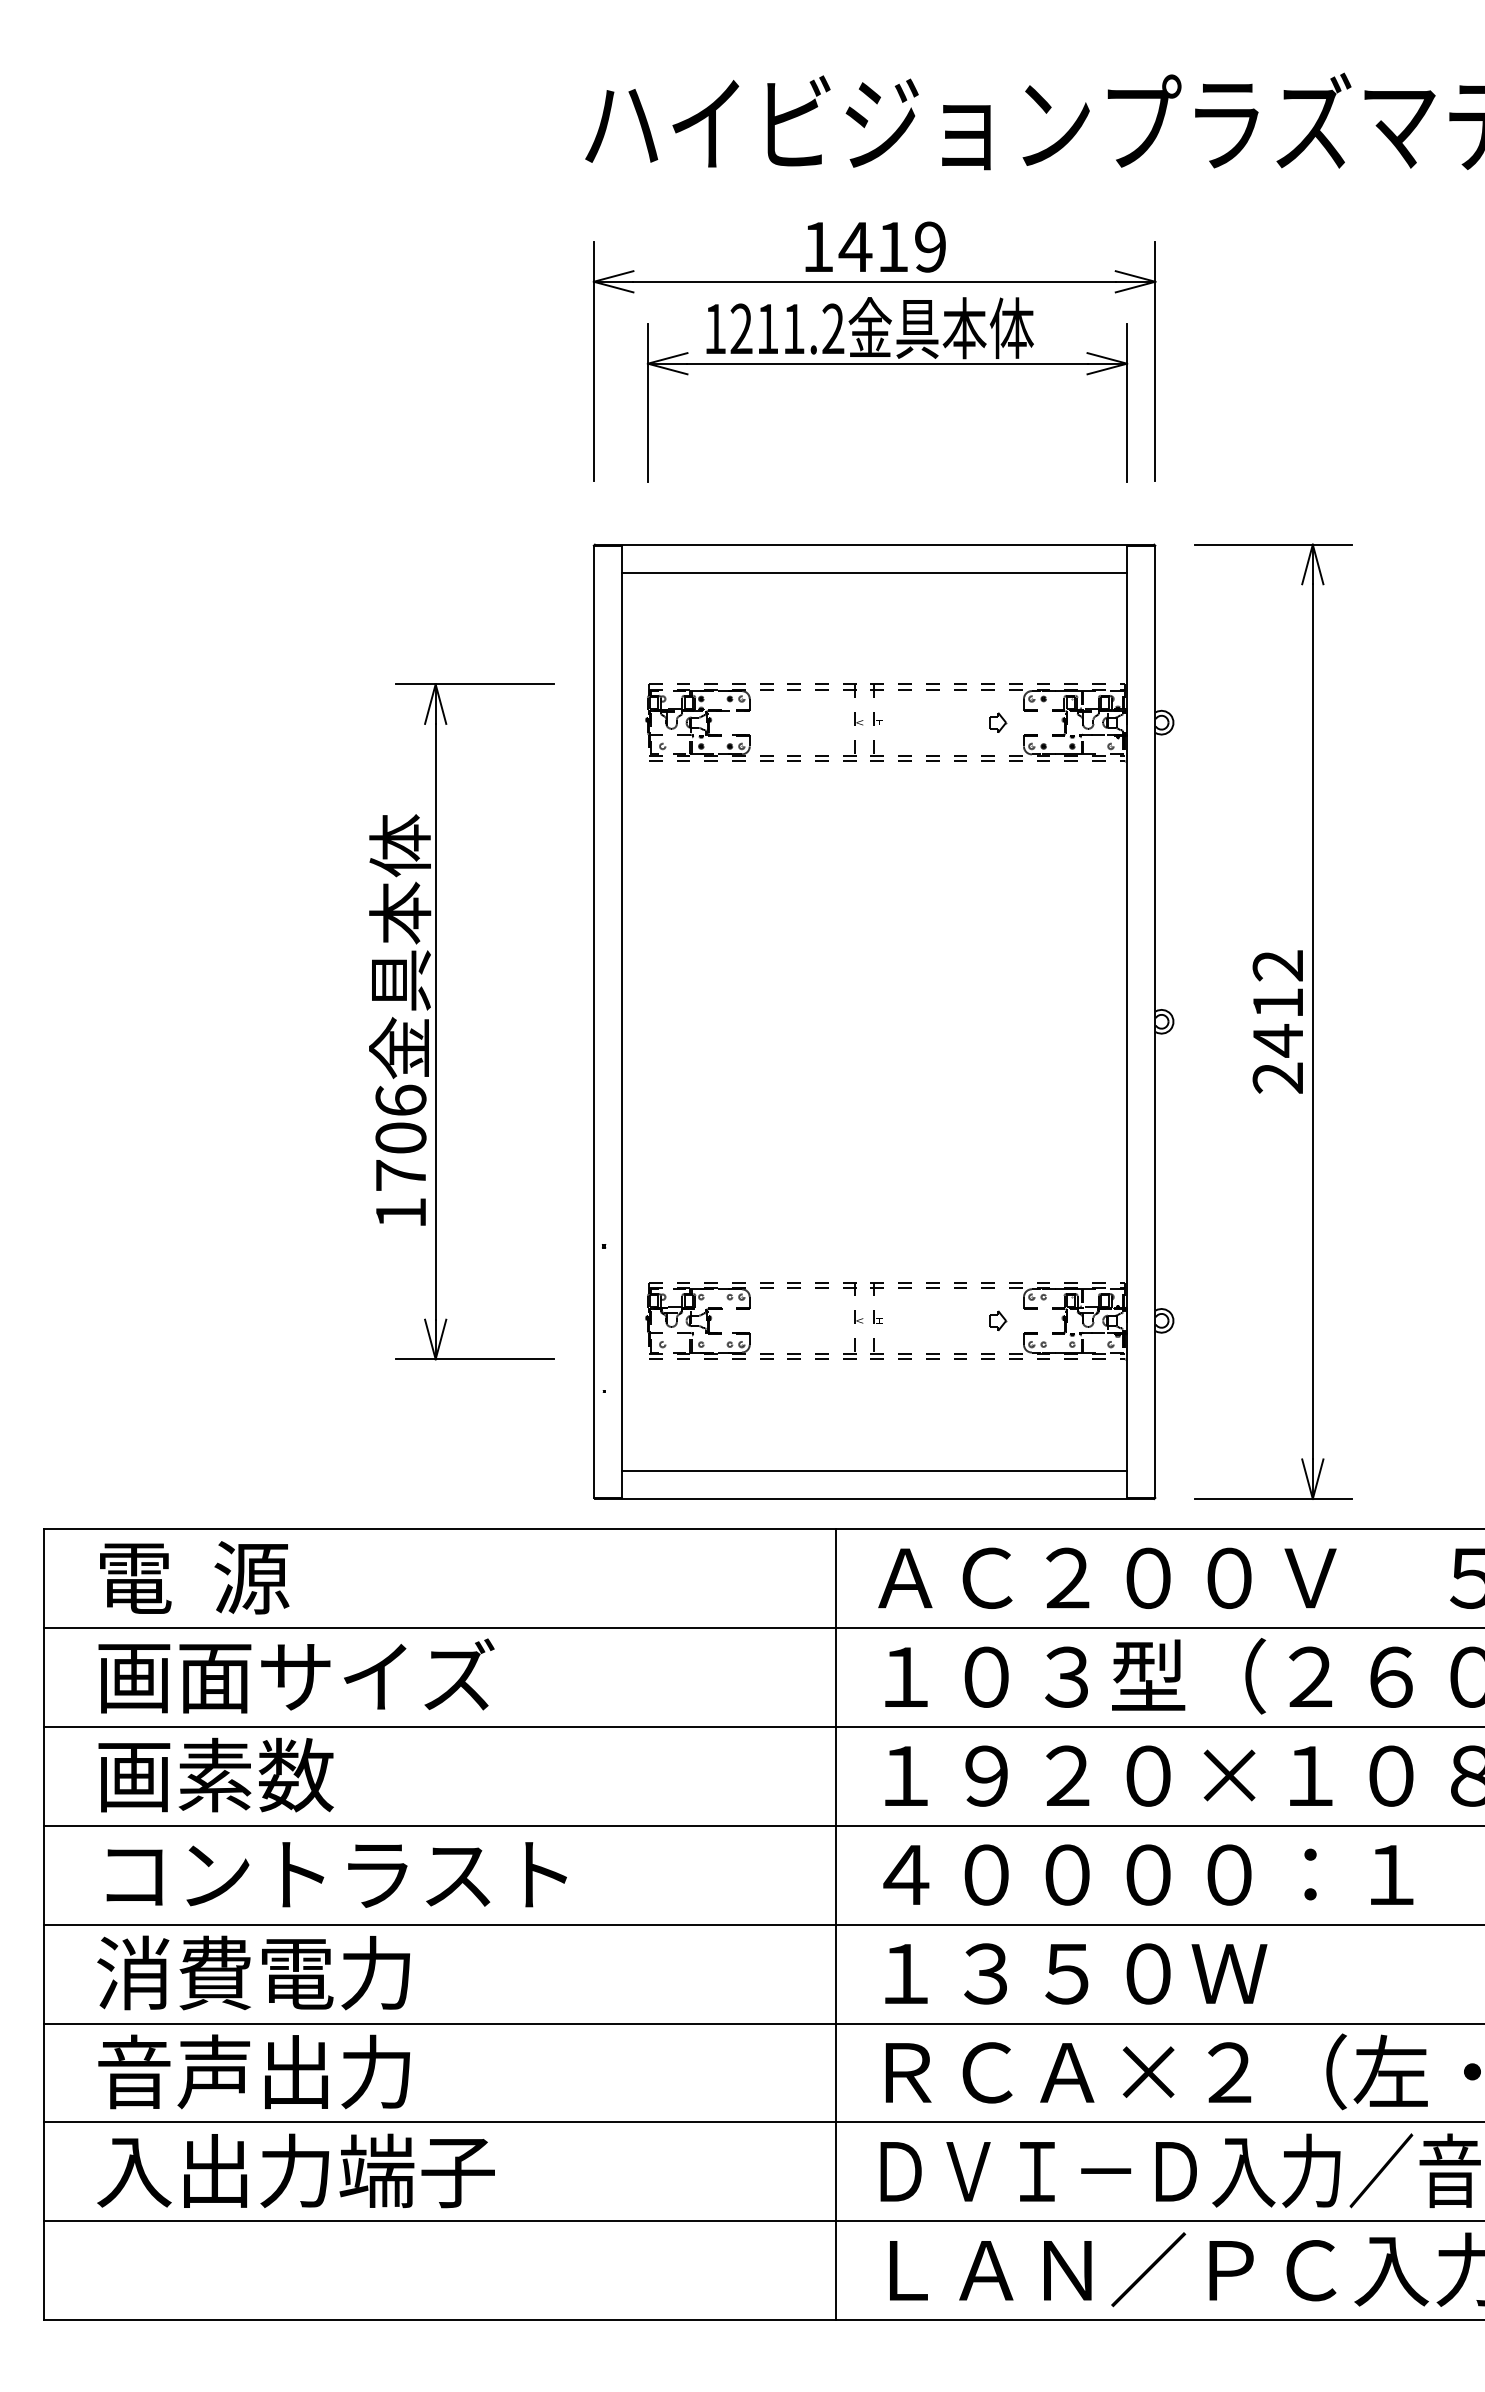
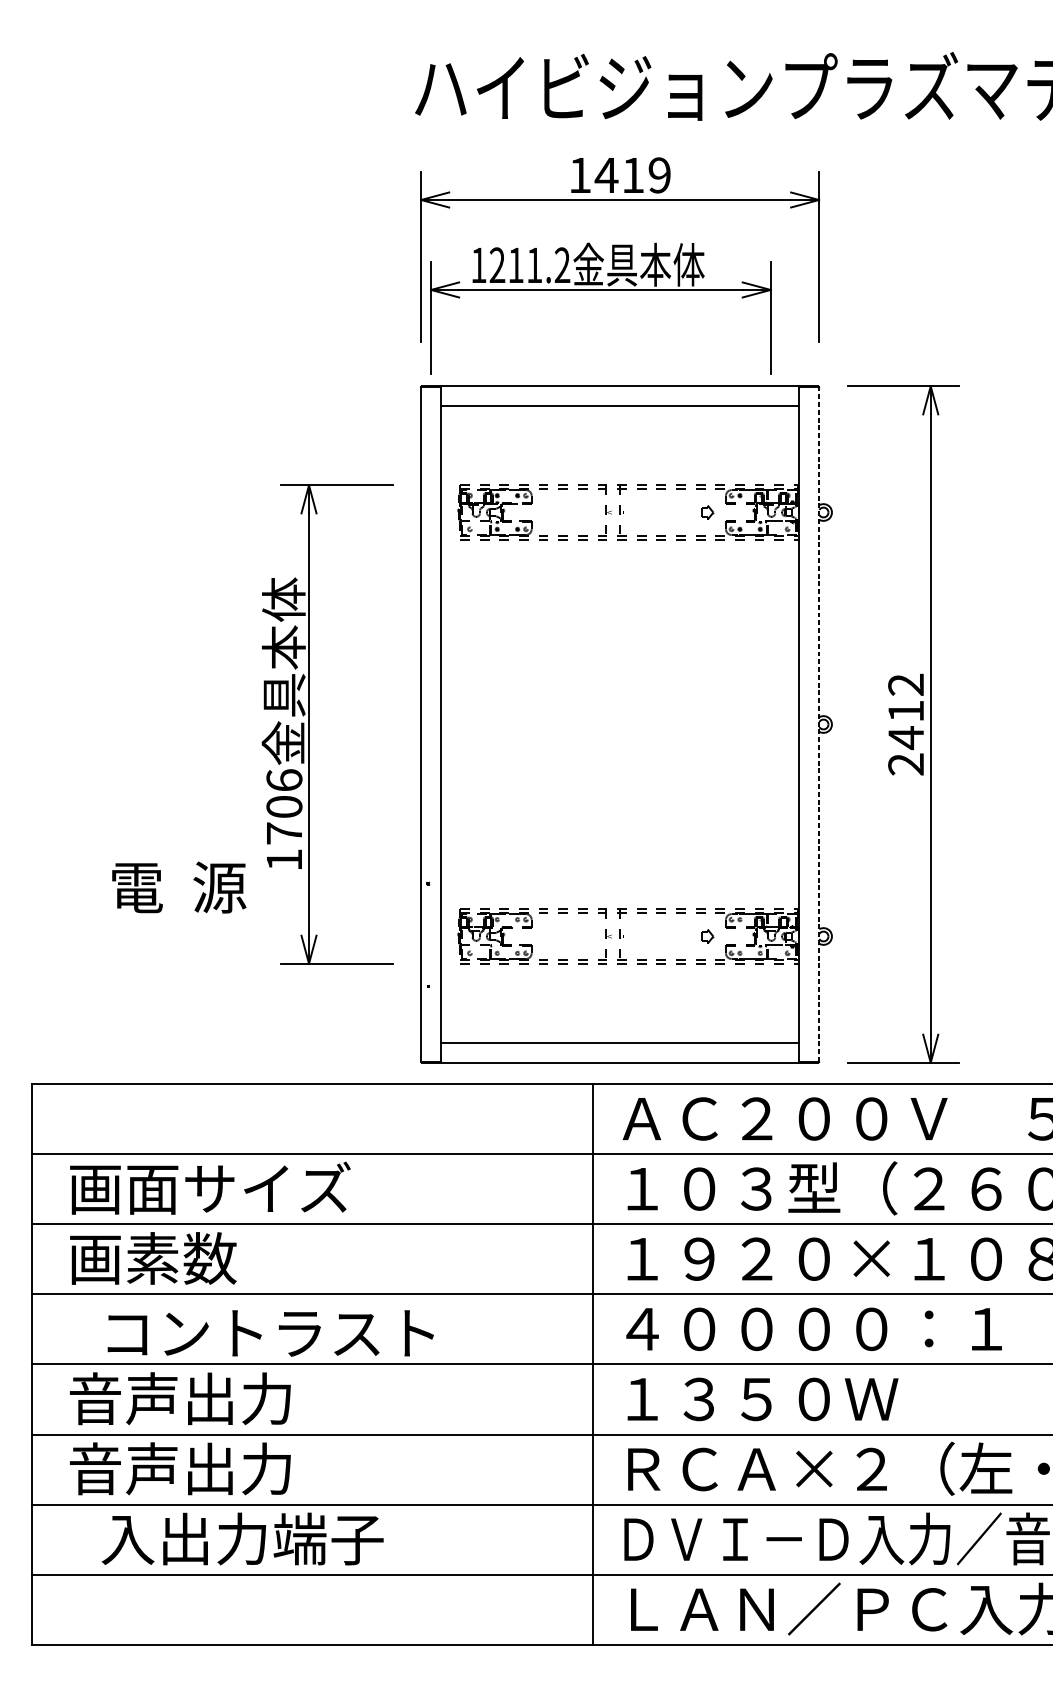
part: (887, 364) -> (600, 290), moved
line: (1155, 1021) -> (819, 724), solid -> dashed
text: (194, 1577) -> (179, 887), moved
text: (336, 1874) -> (270, 1333), moved
text: (215, 1972) -> (152, 1398), 消費電力 -> 音声出力
text: (295, 2170) -> (242, 1538), moved

